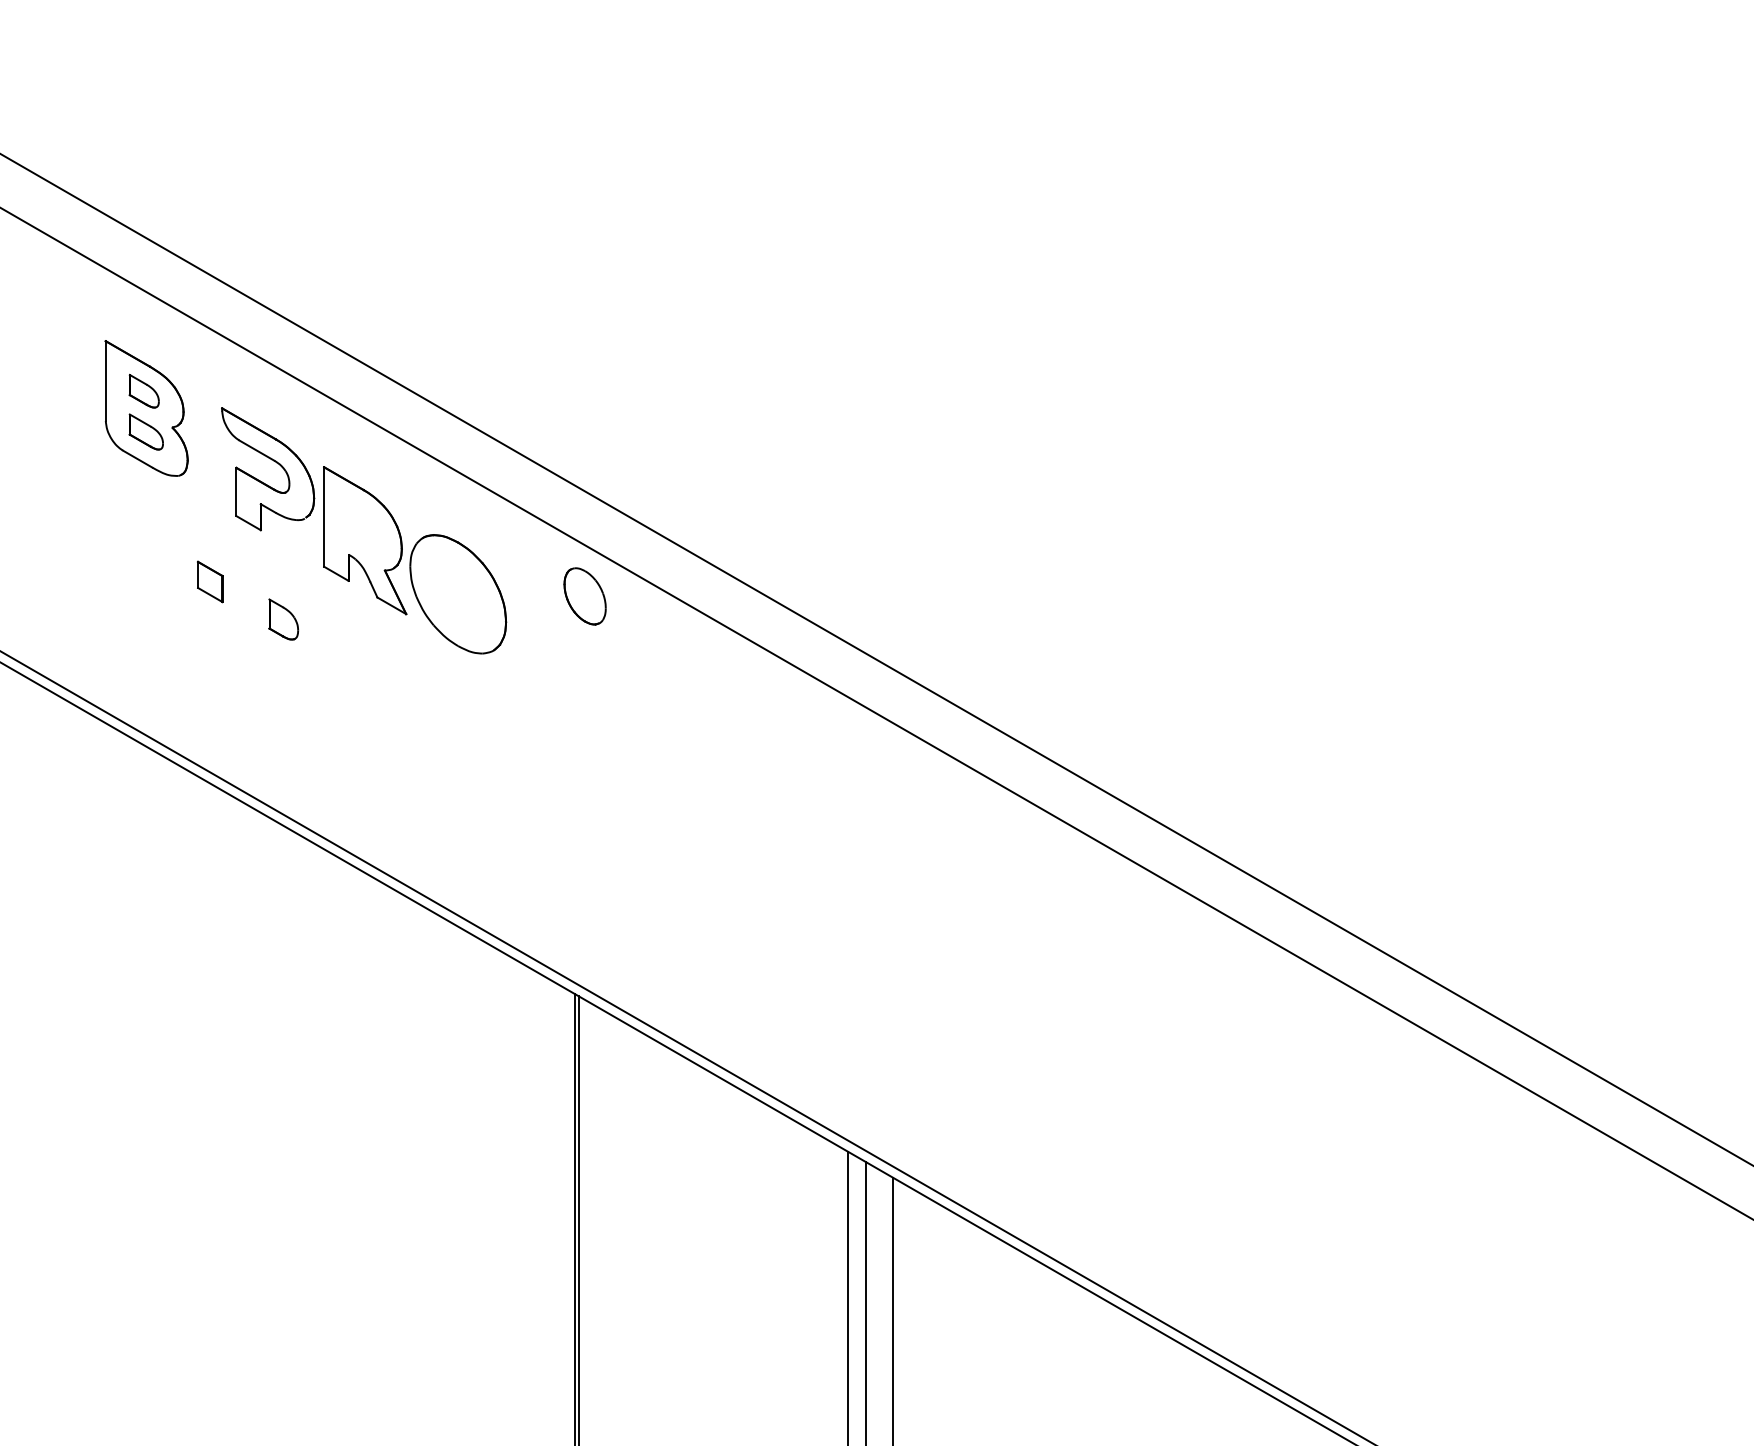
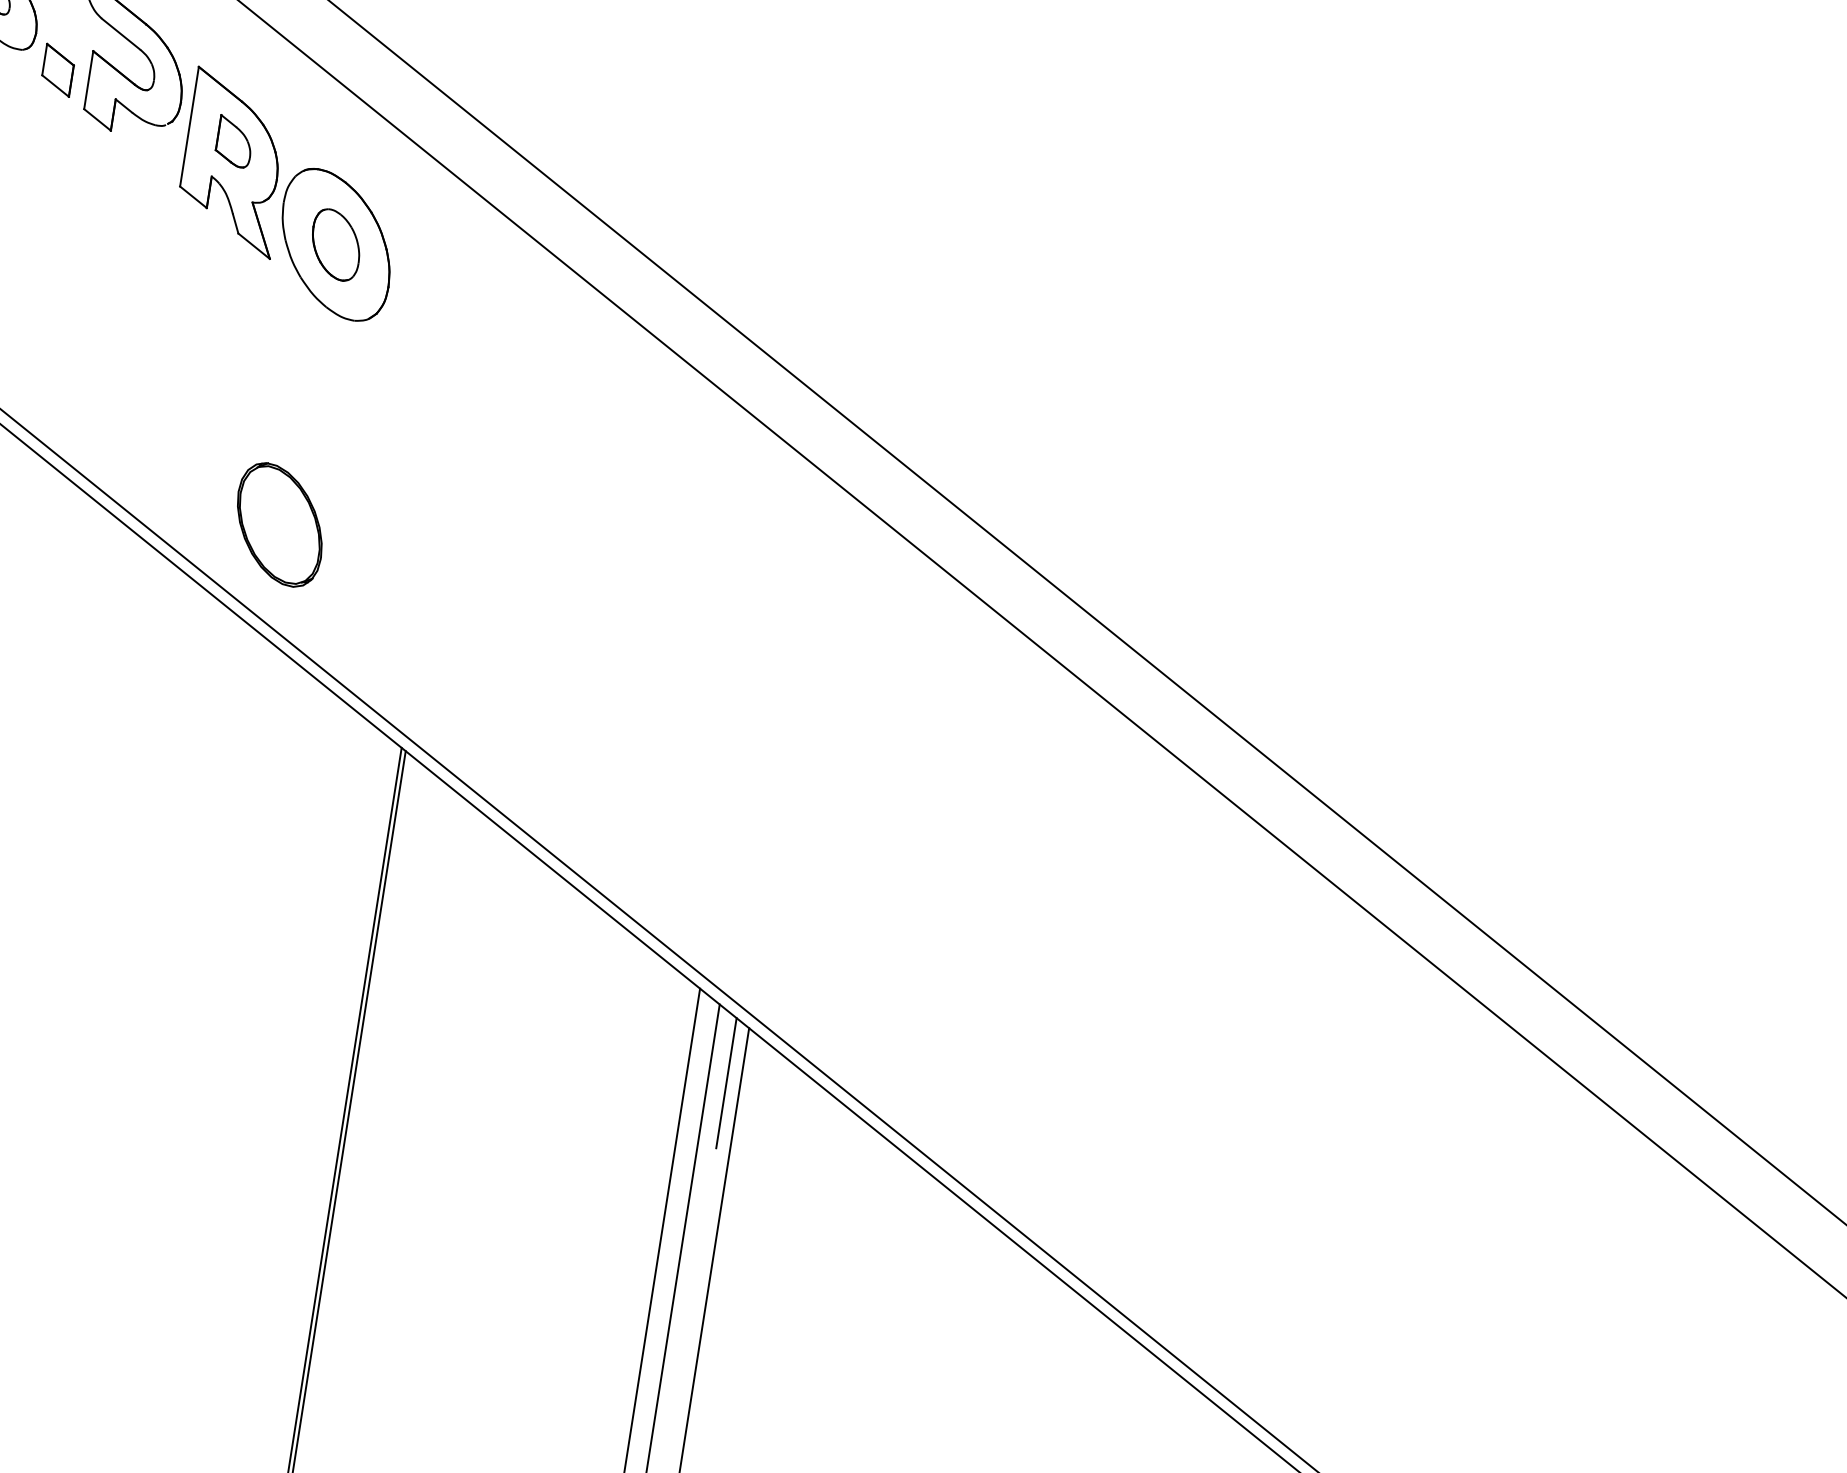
part: (210, 581) -> (58, 69), moved
part: (584, 596) -> (335, 245), moved
part: (283, 619) -> (234, 141), moved
part: (447, 828) -> (279, 524), added
line: (881, 1225) -> (726, 1083), added

